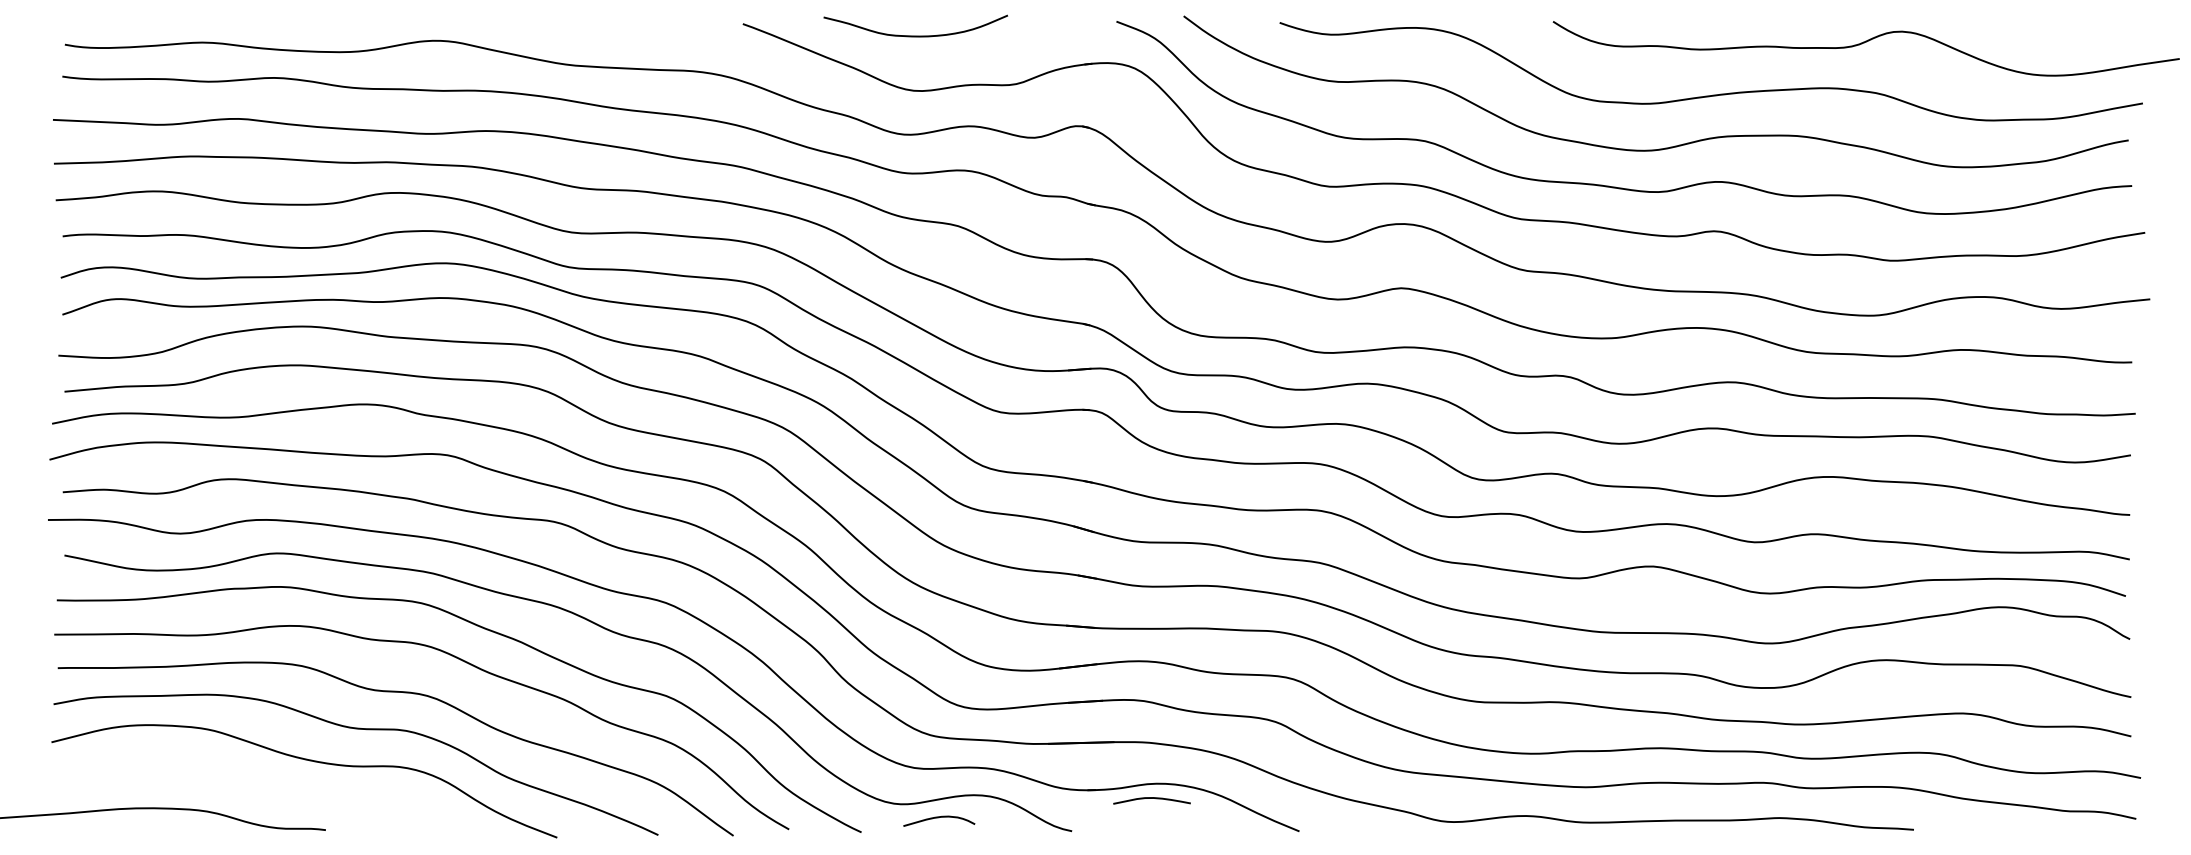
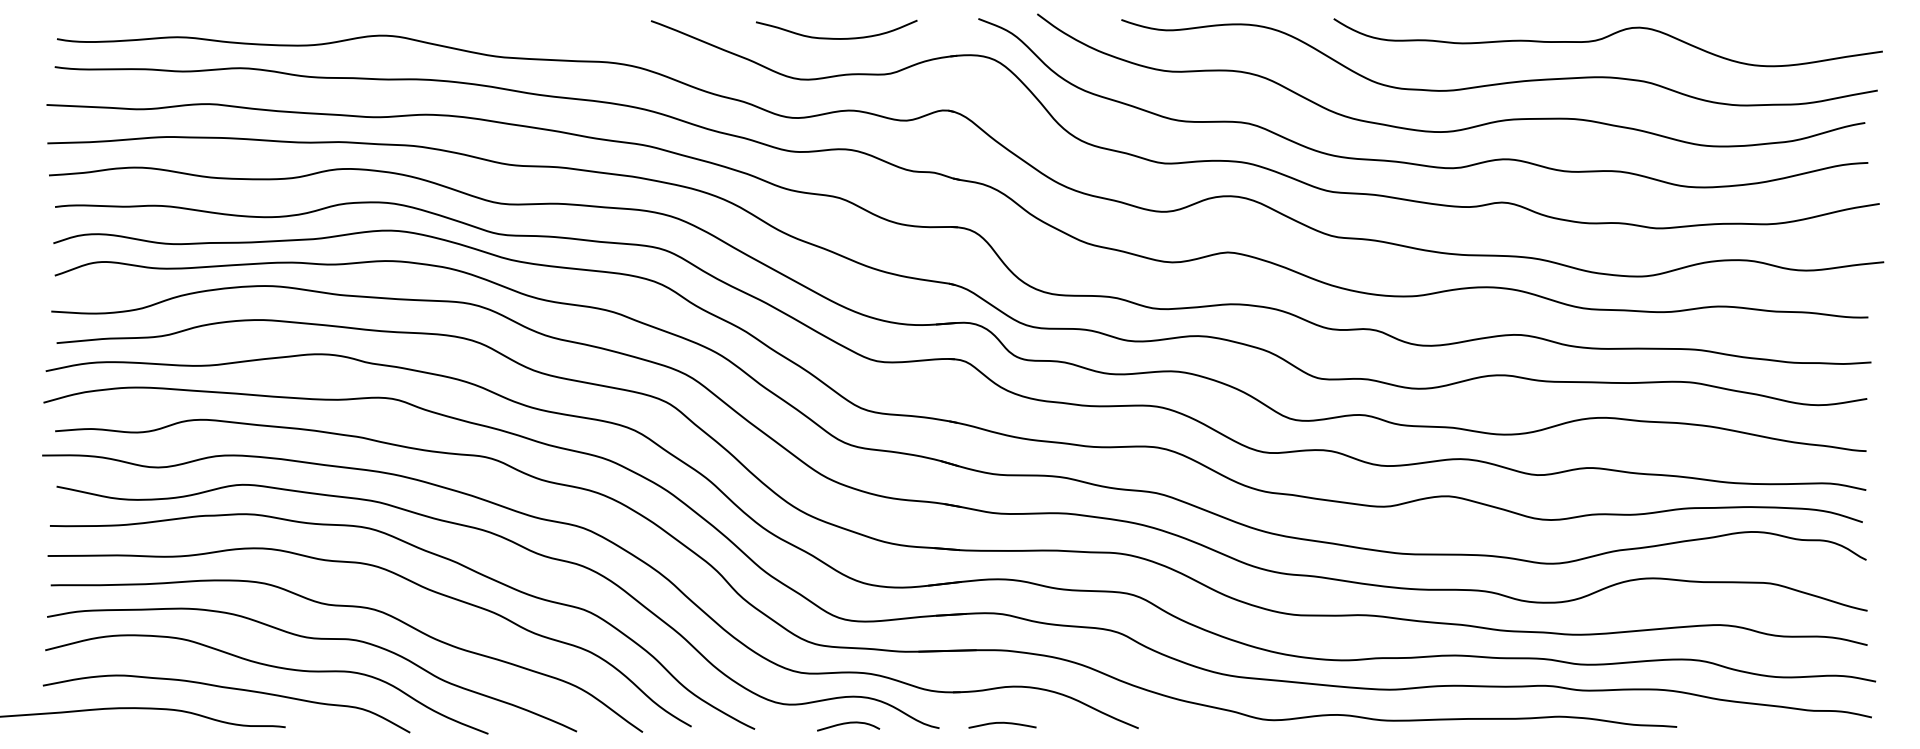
curve: (915, 35) -> (836, 38), moved
curve: (1862, 44) -> (1604, 38), moved
curve: (261, 786) -> (229, 689), added
curve: (1151, 798) -> (1002, 723), moved
curve: (938, 818) -> (847, 724), moved

